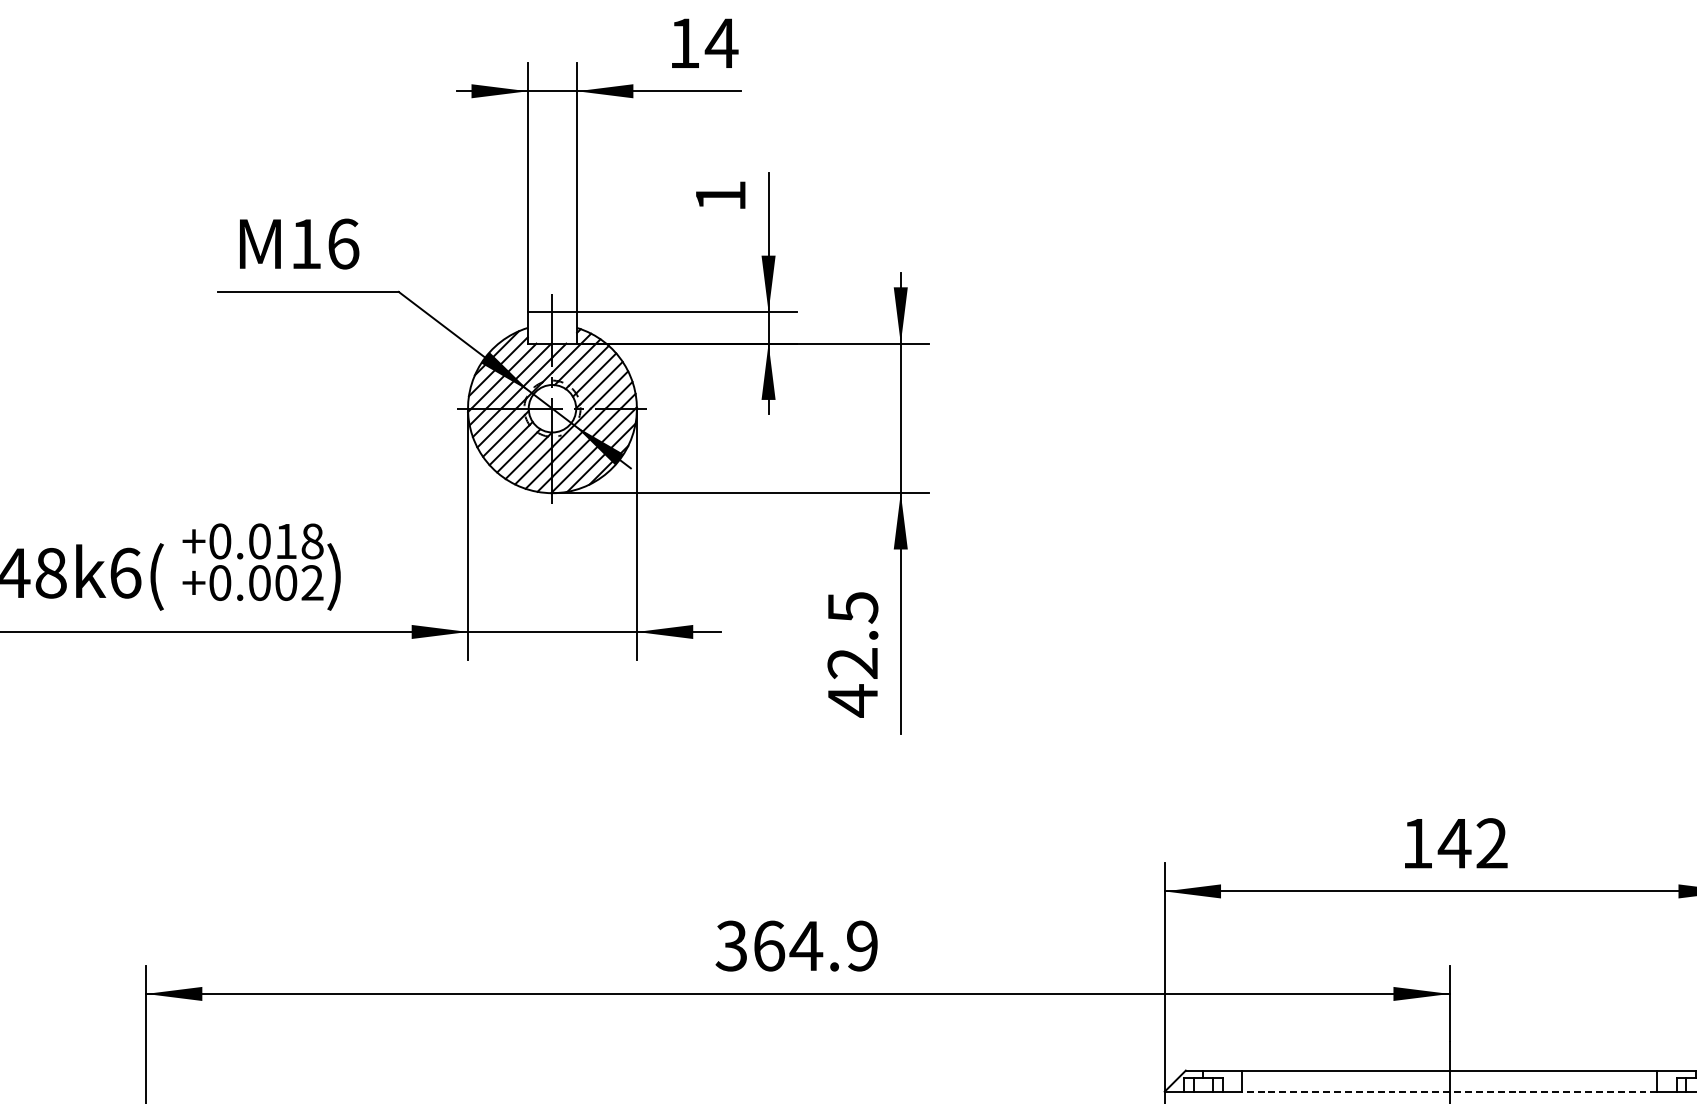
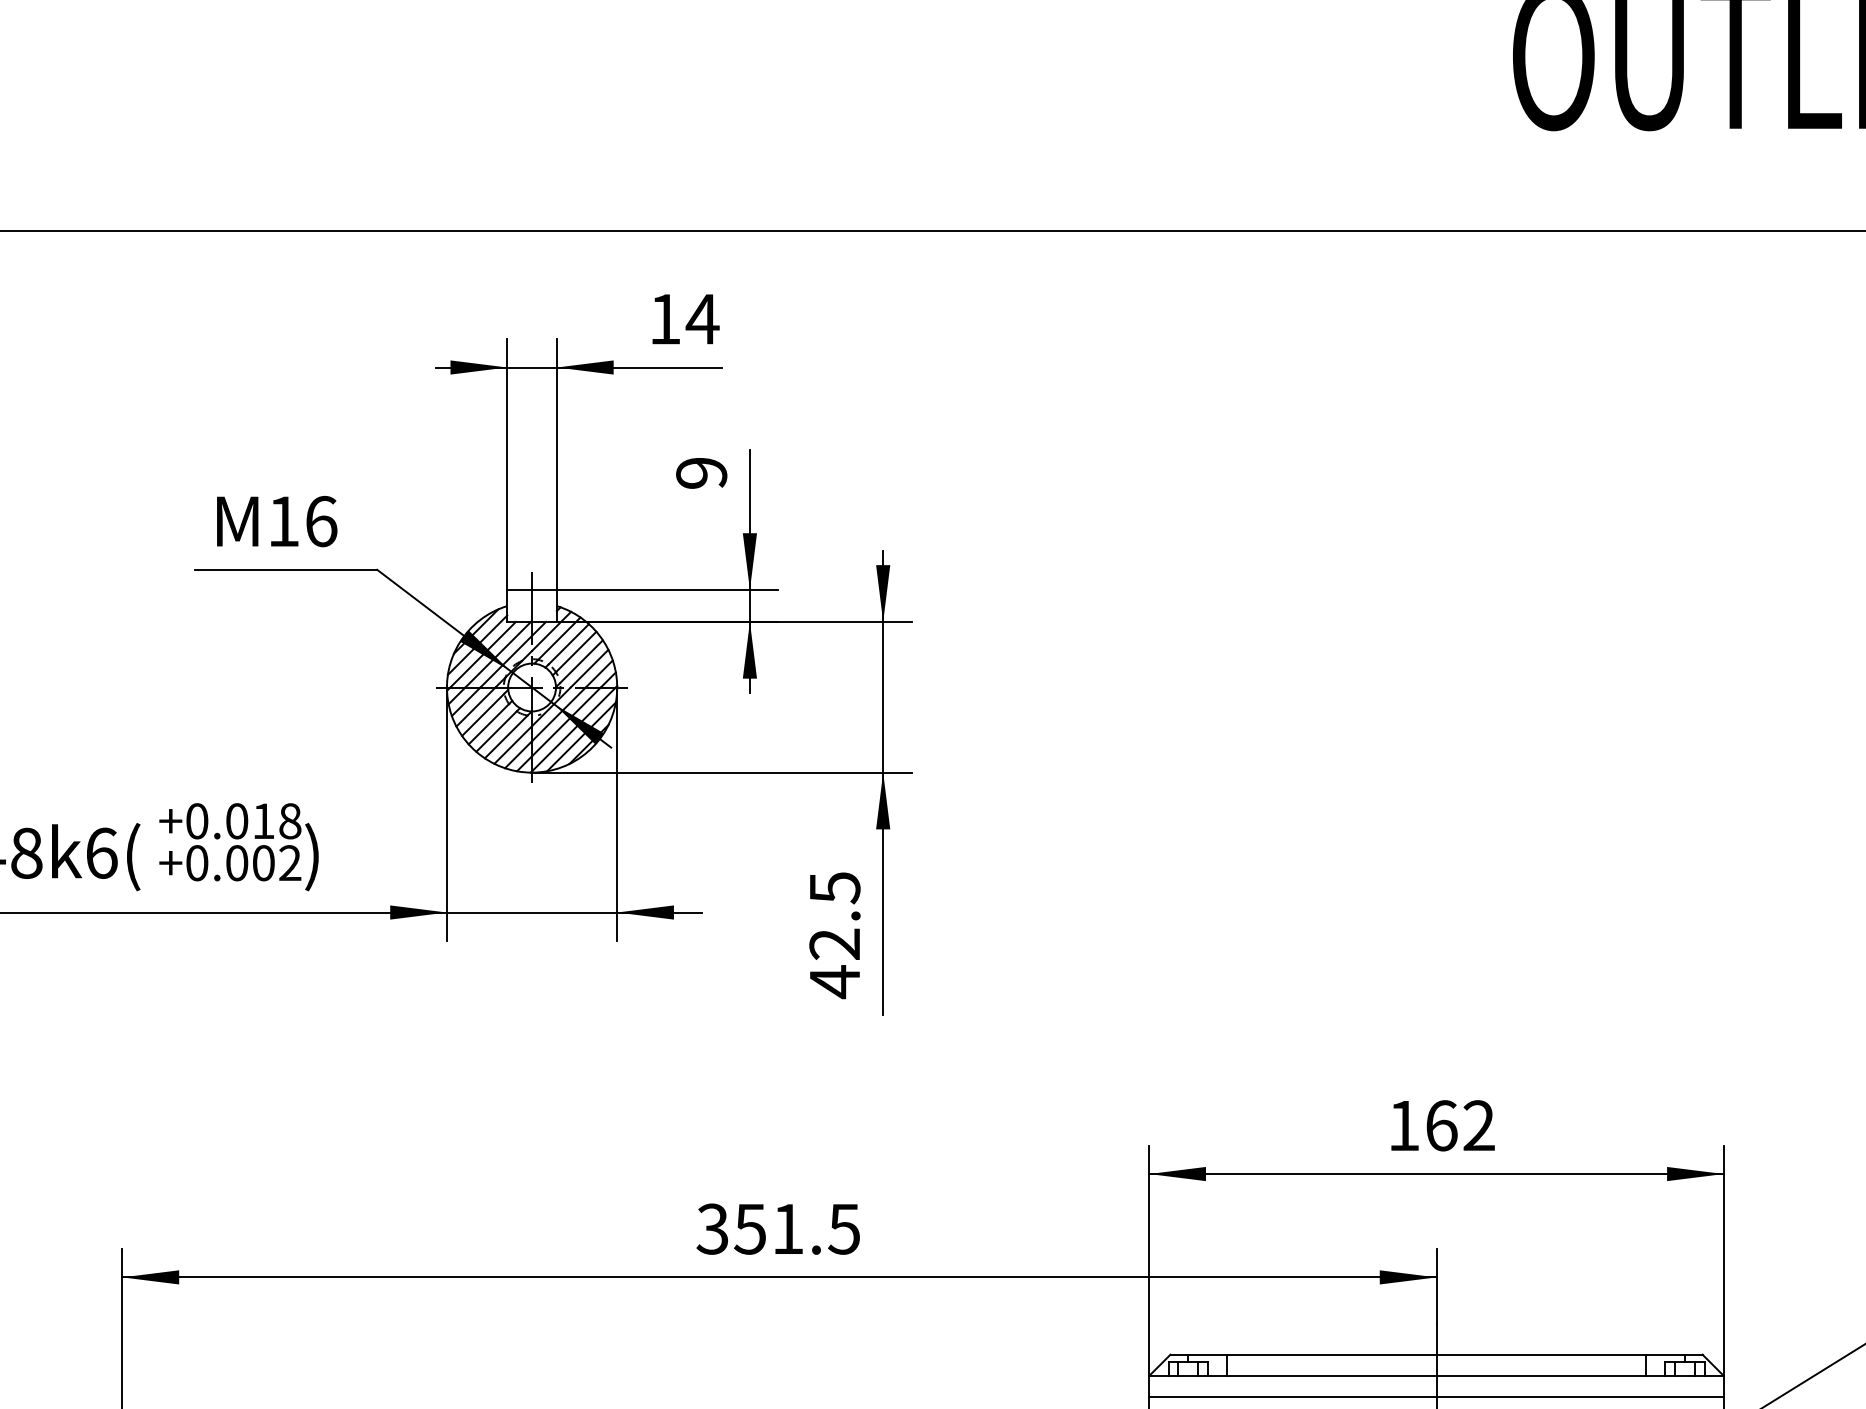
text: (720, 196) -> (701, 473), 1 -> 9
text: (1454, 843) -> (1441, 1125), 142 -> 162
text: (814, 945) -> (796, 1228), 364.9 -> 351.5
line: (1449, 1091) -> (1436, 1375), dashed -> solid

